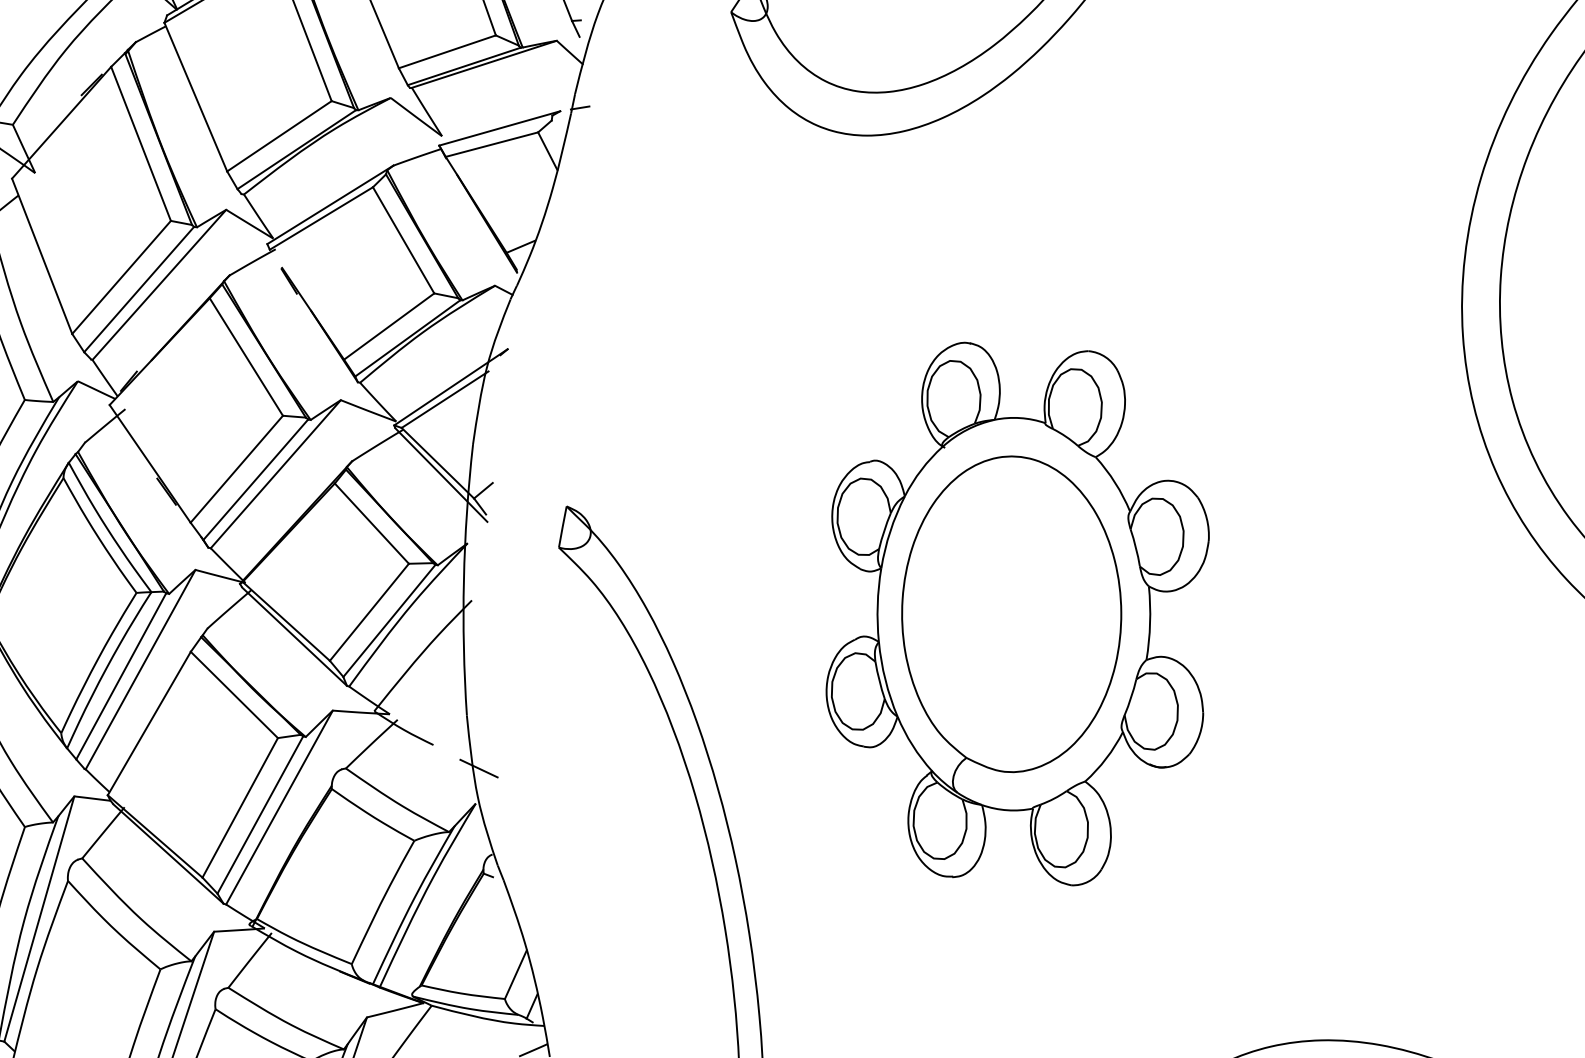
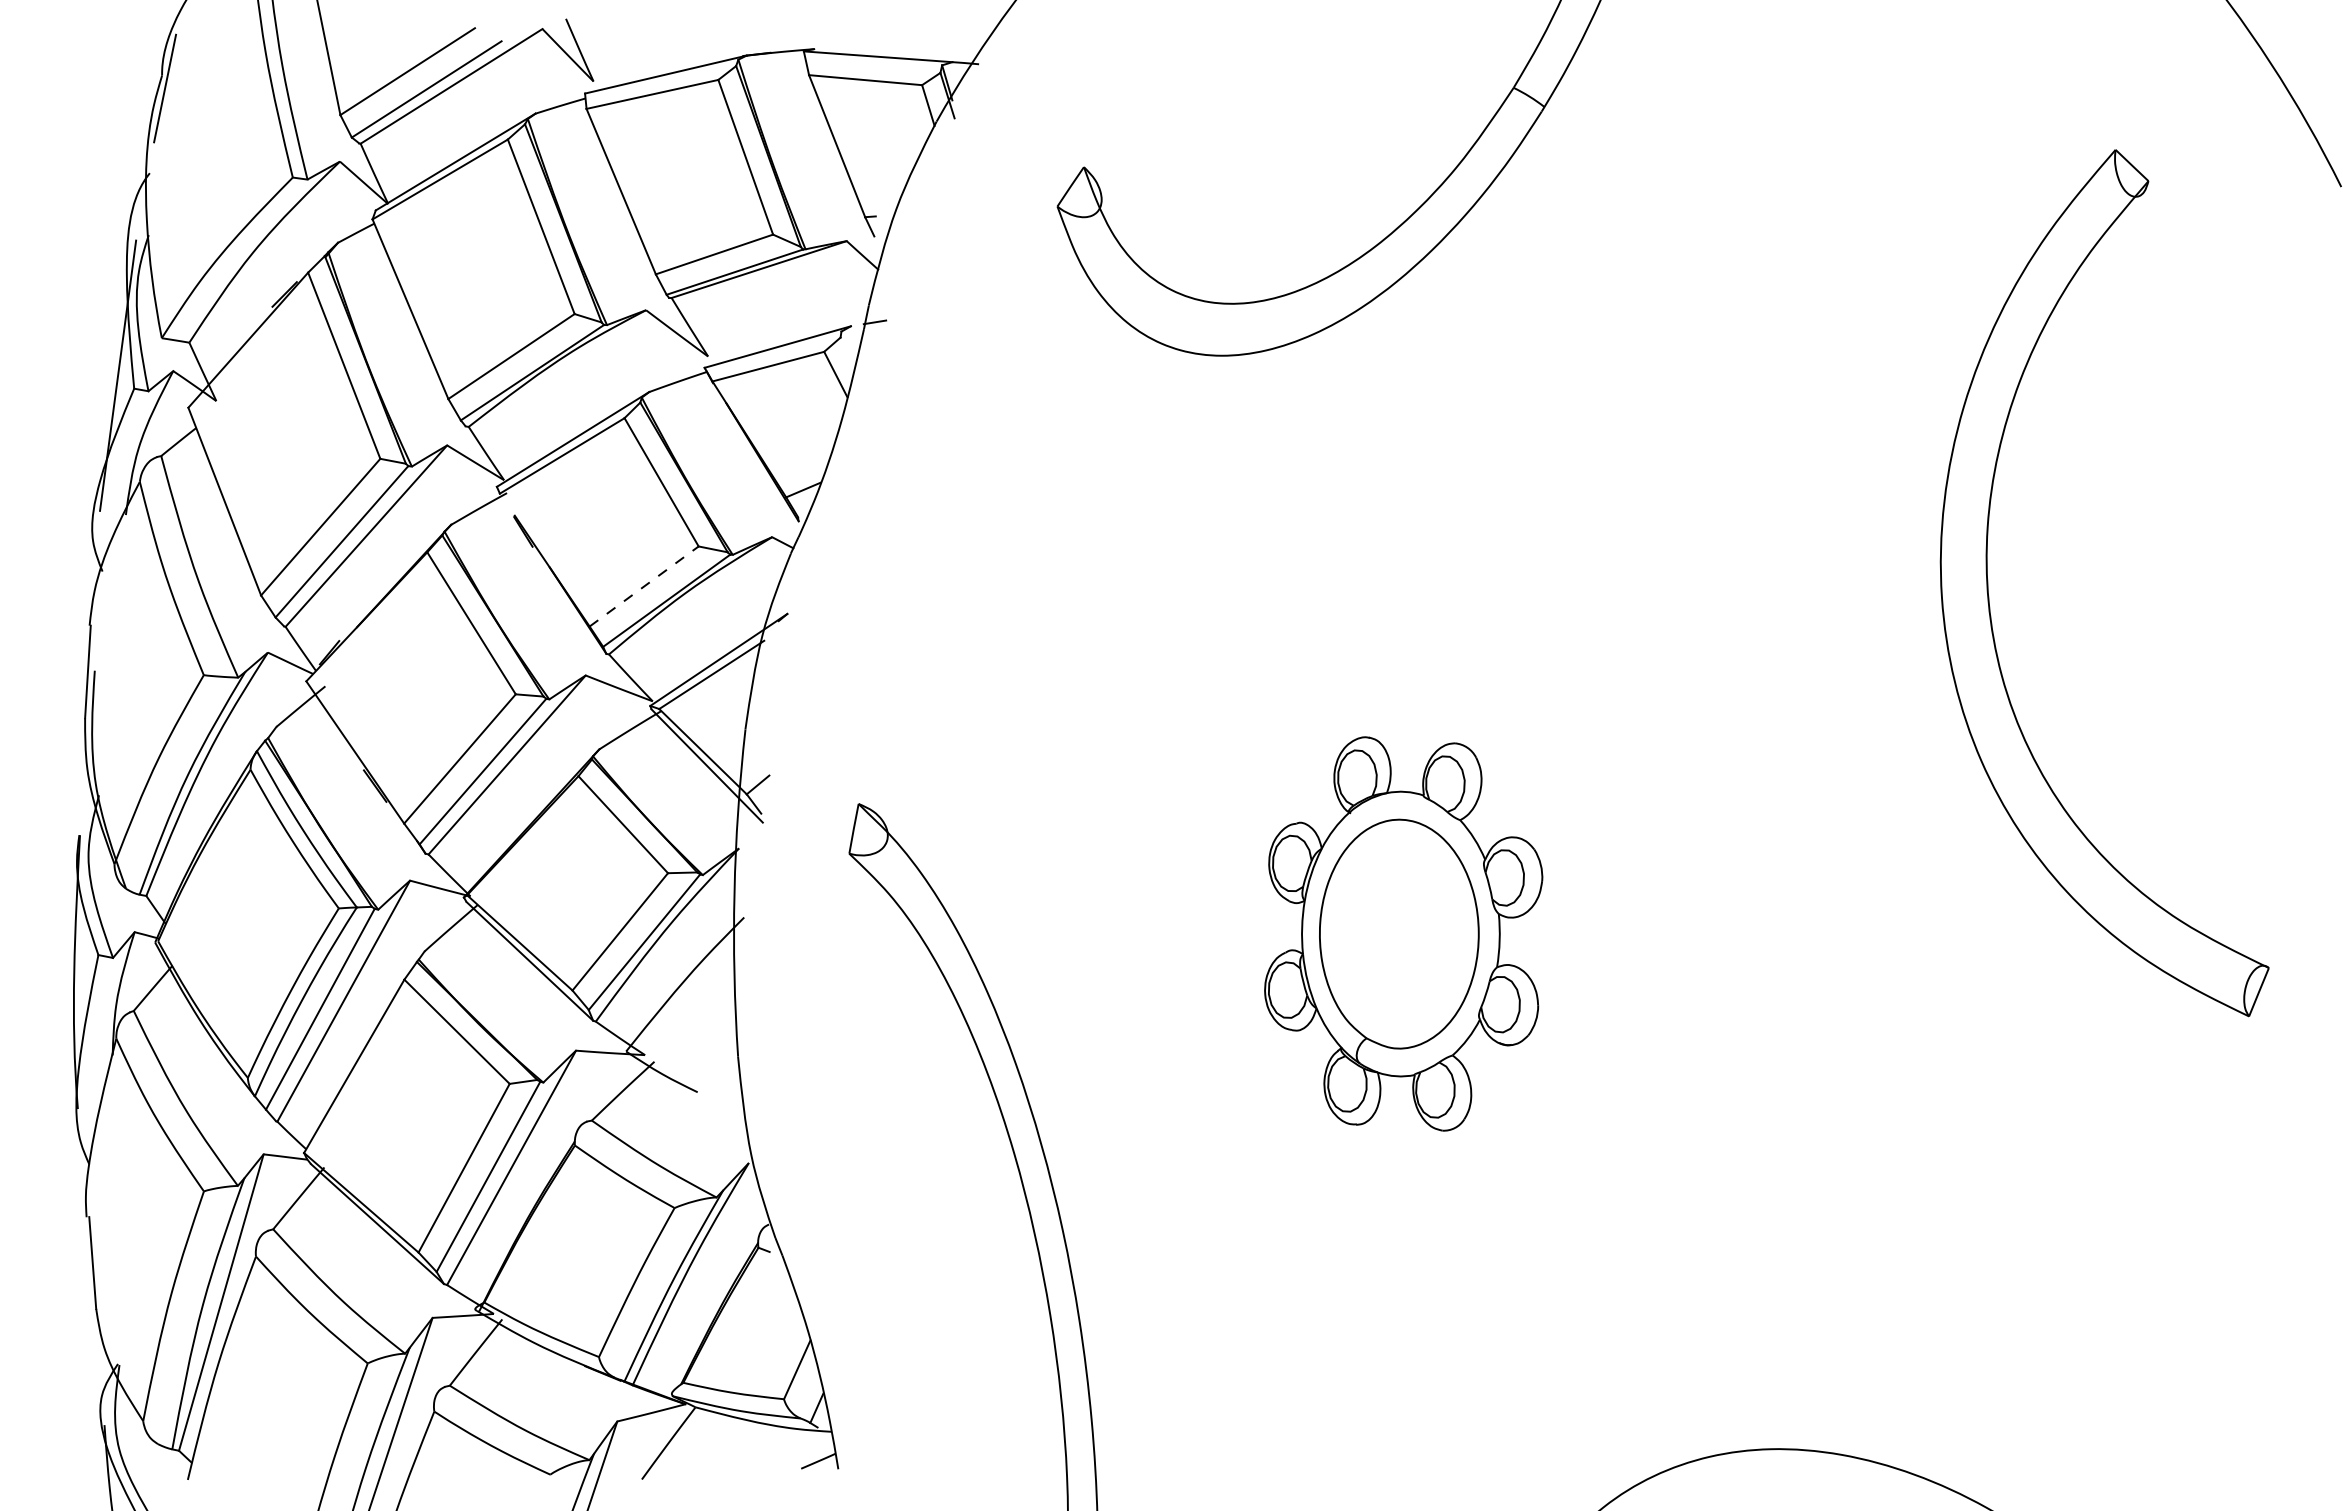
line: (389, 326) -> (644, 586), solid -> dashed
part: (1017, 613) -> (1403, 933), size x0.6
line: (478, 768) -> (752, 1120), removed

